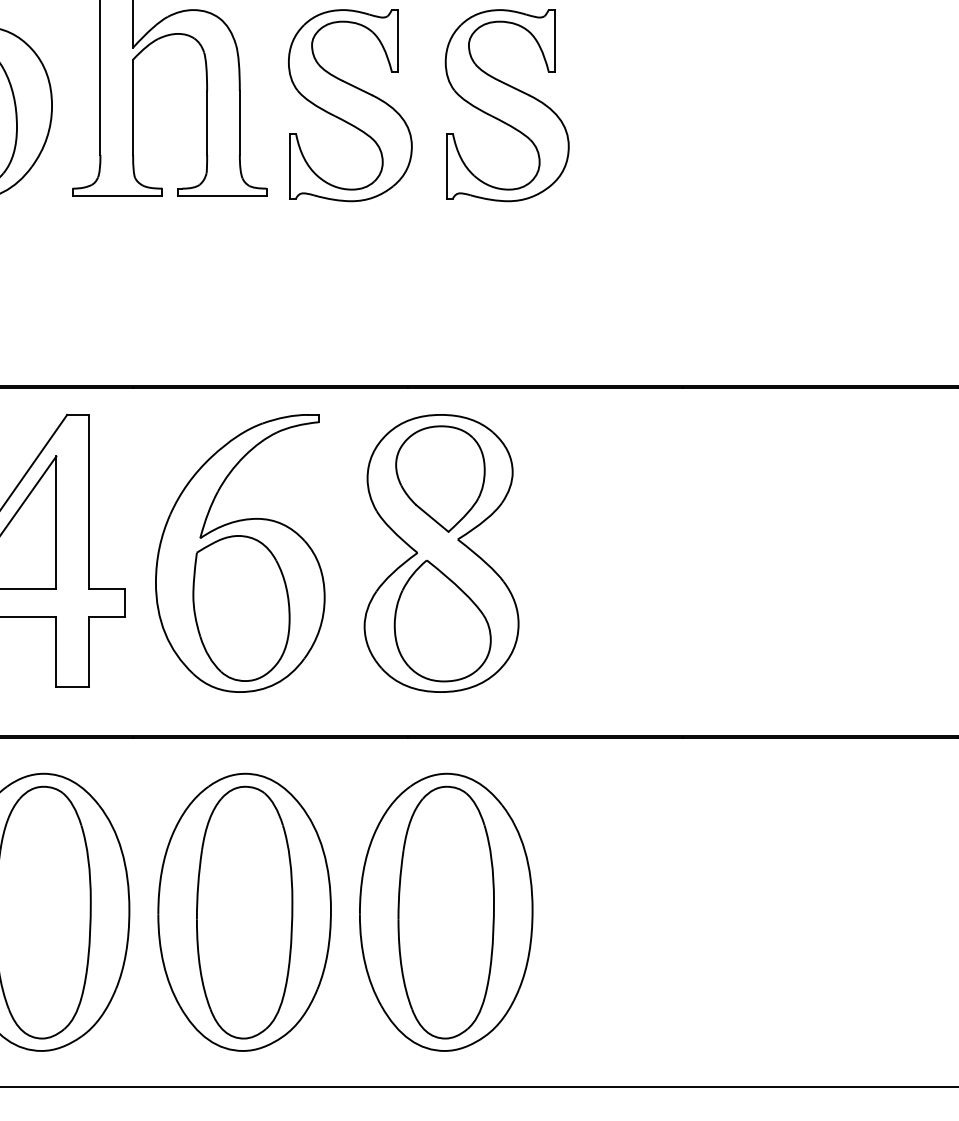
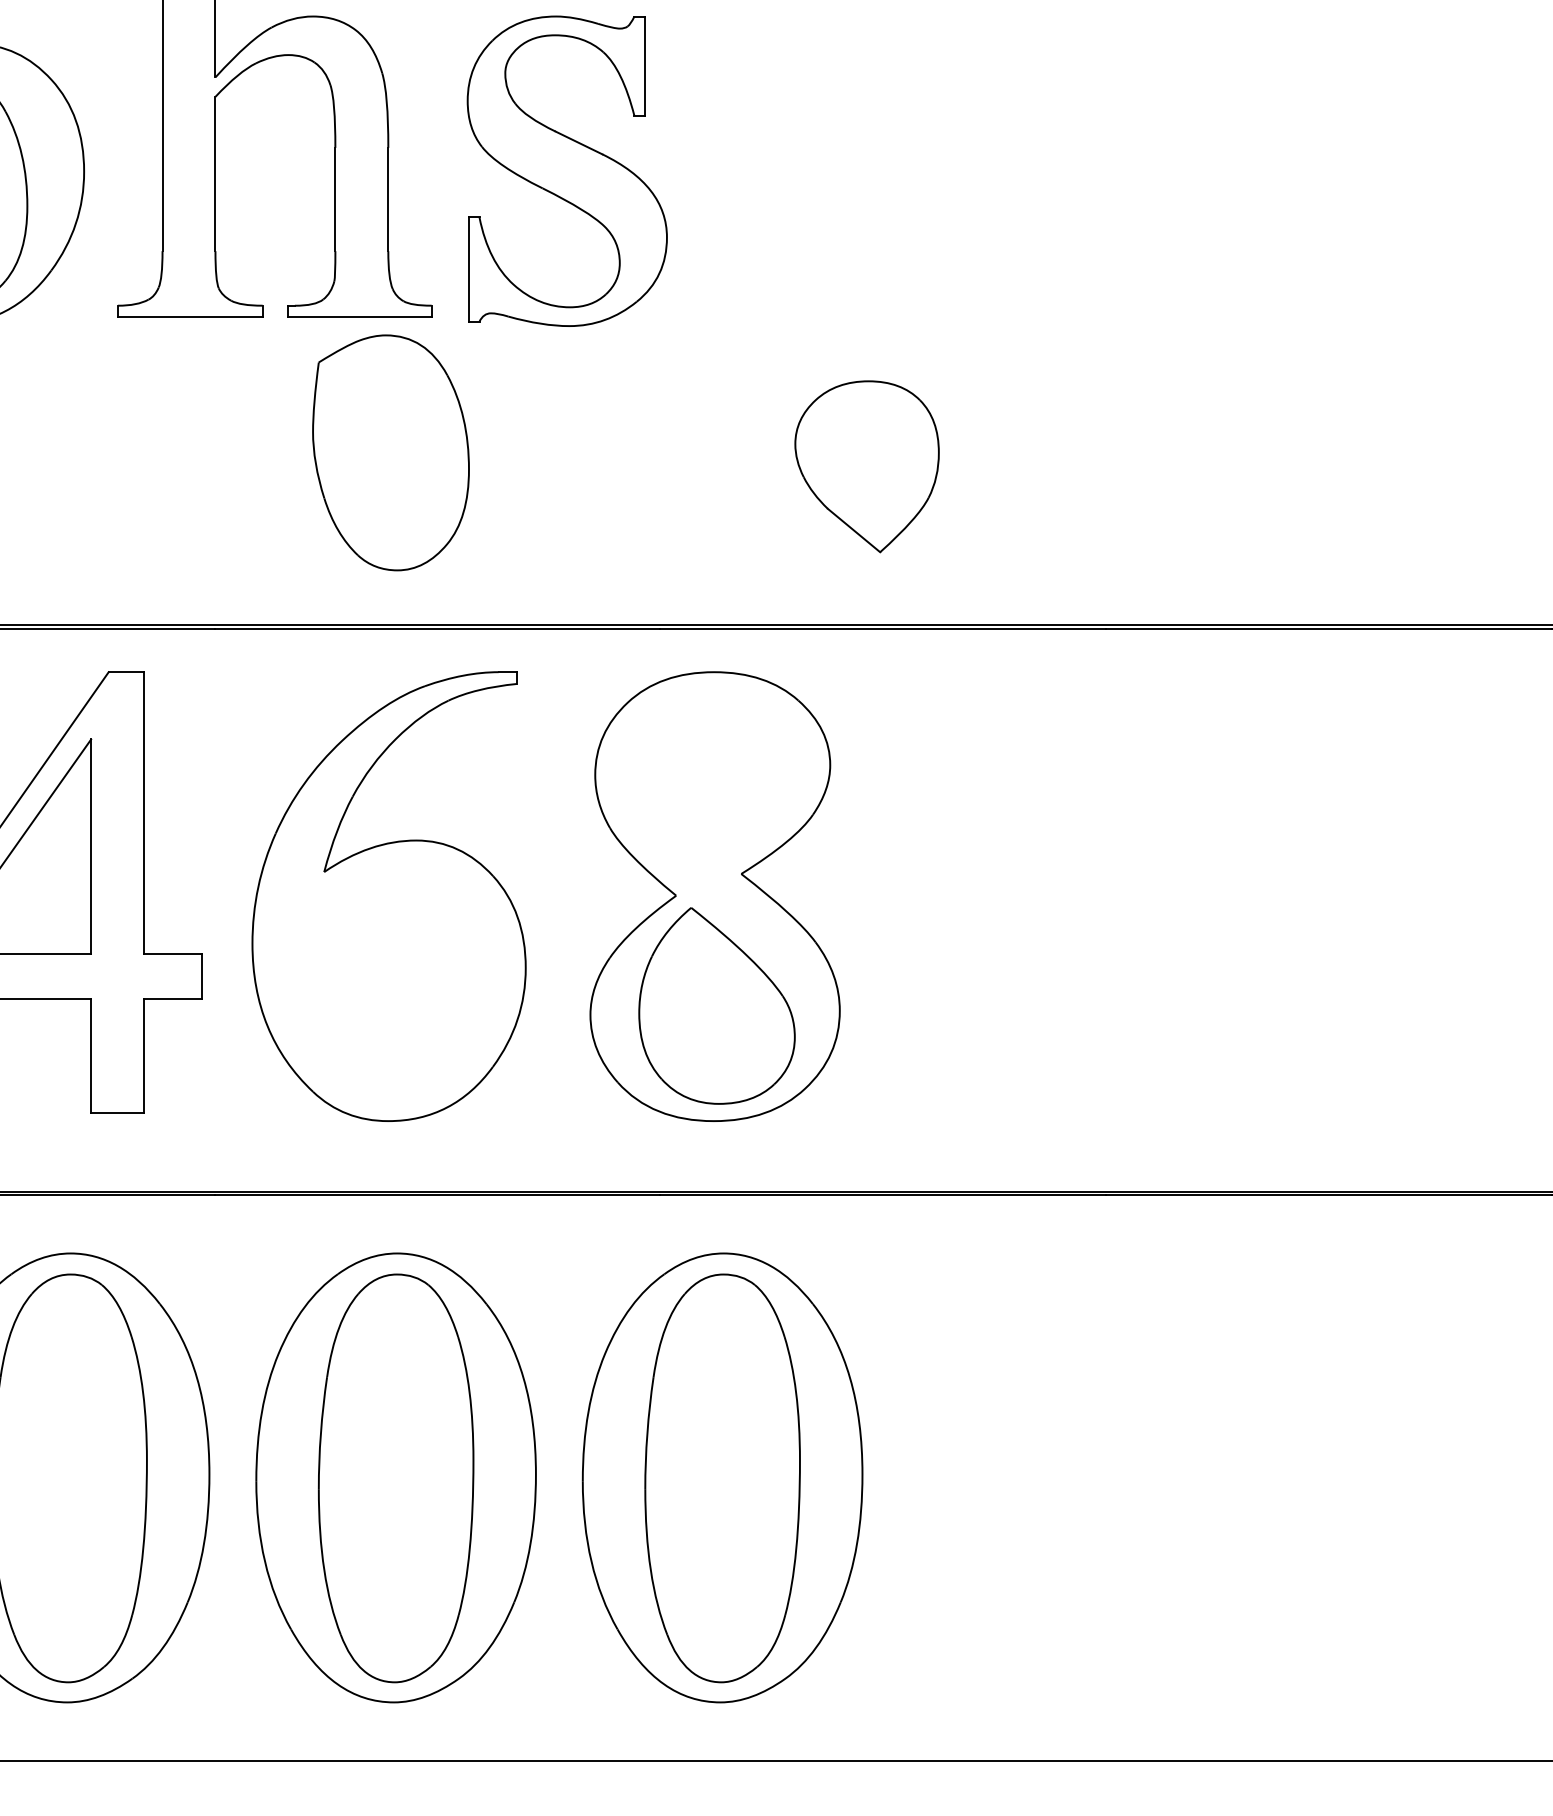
part: (506, 105) -> (820, 171), removed
part: (440, 478) -> (867, 465), moved
part: (241, 608) -> (391, 452), moved

